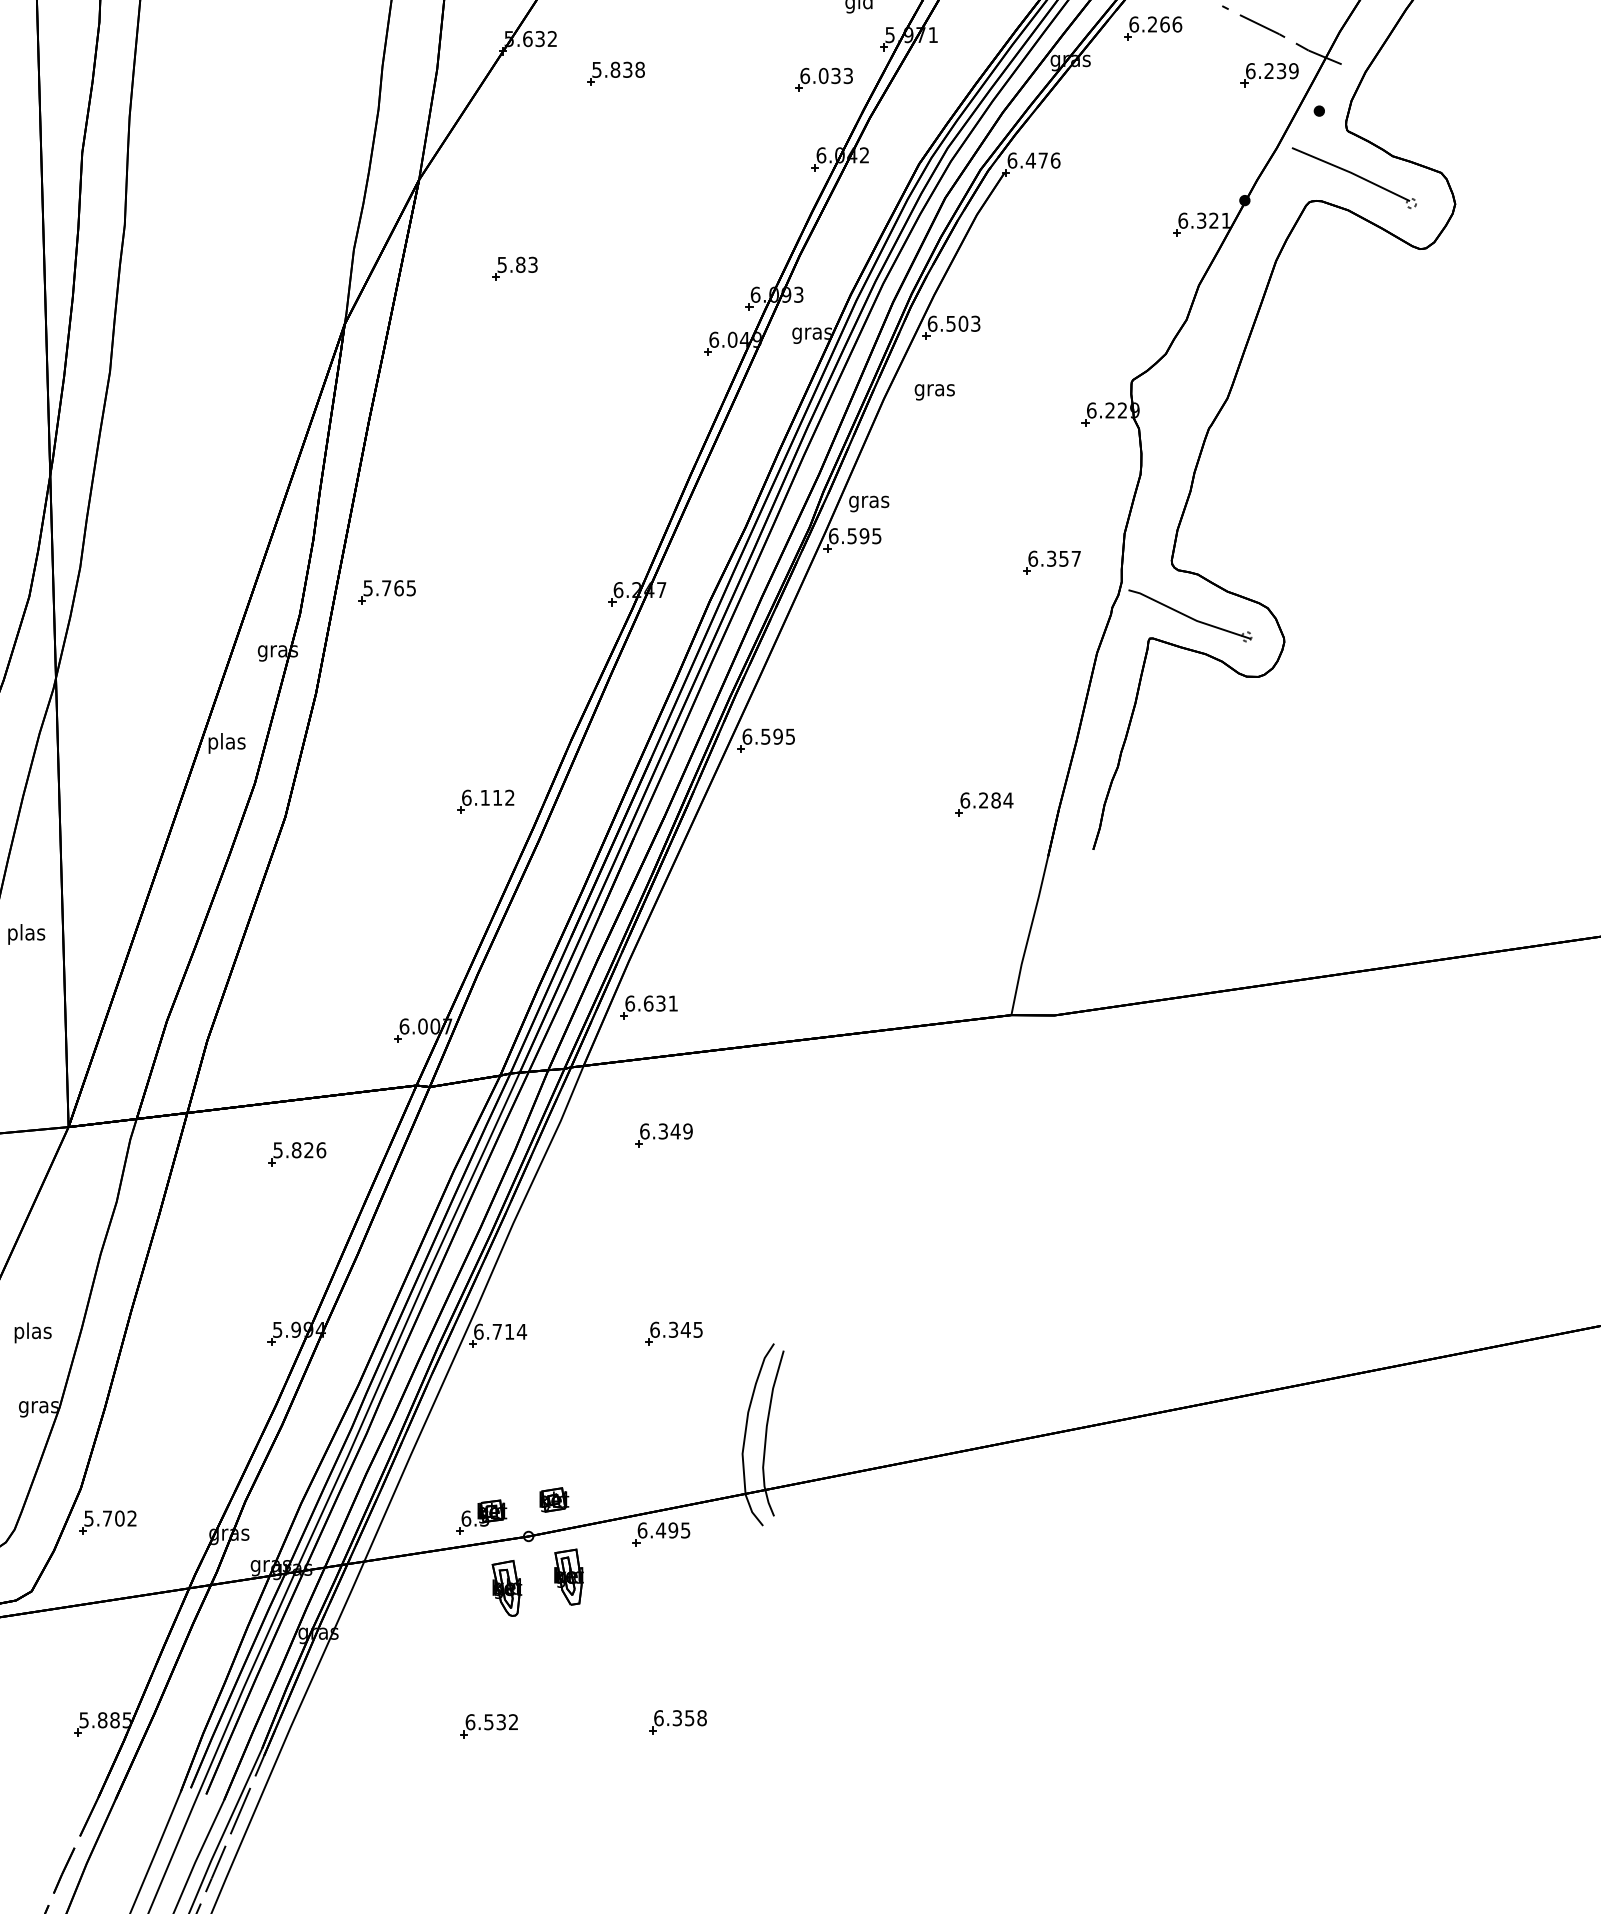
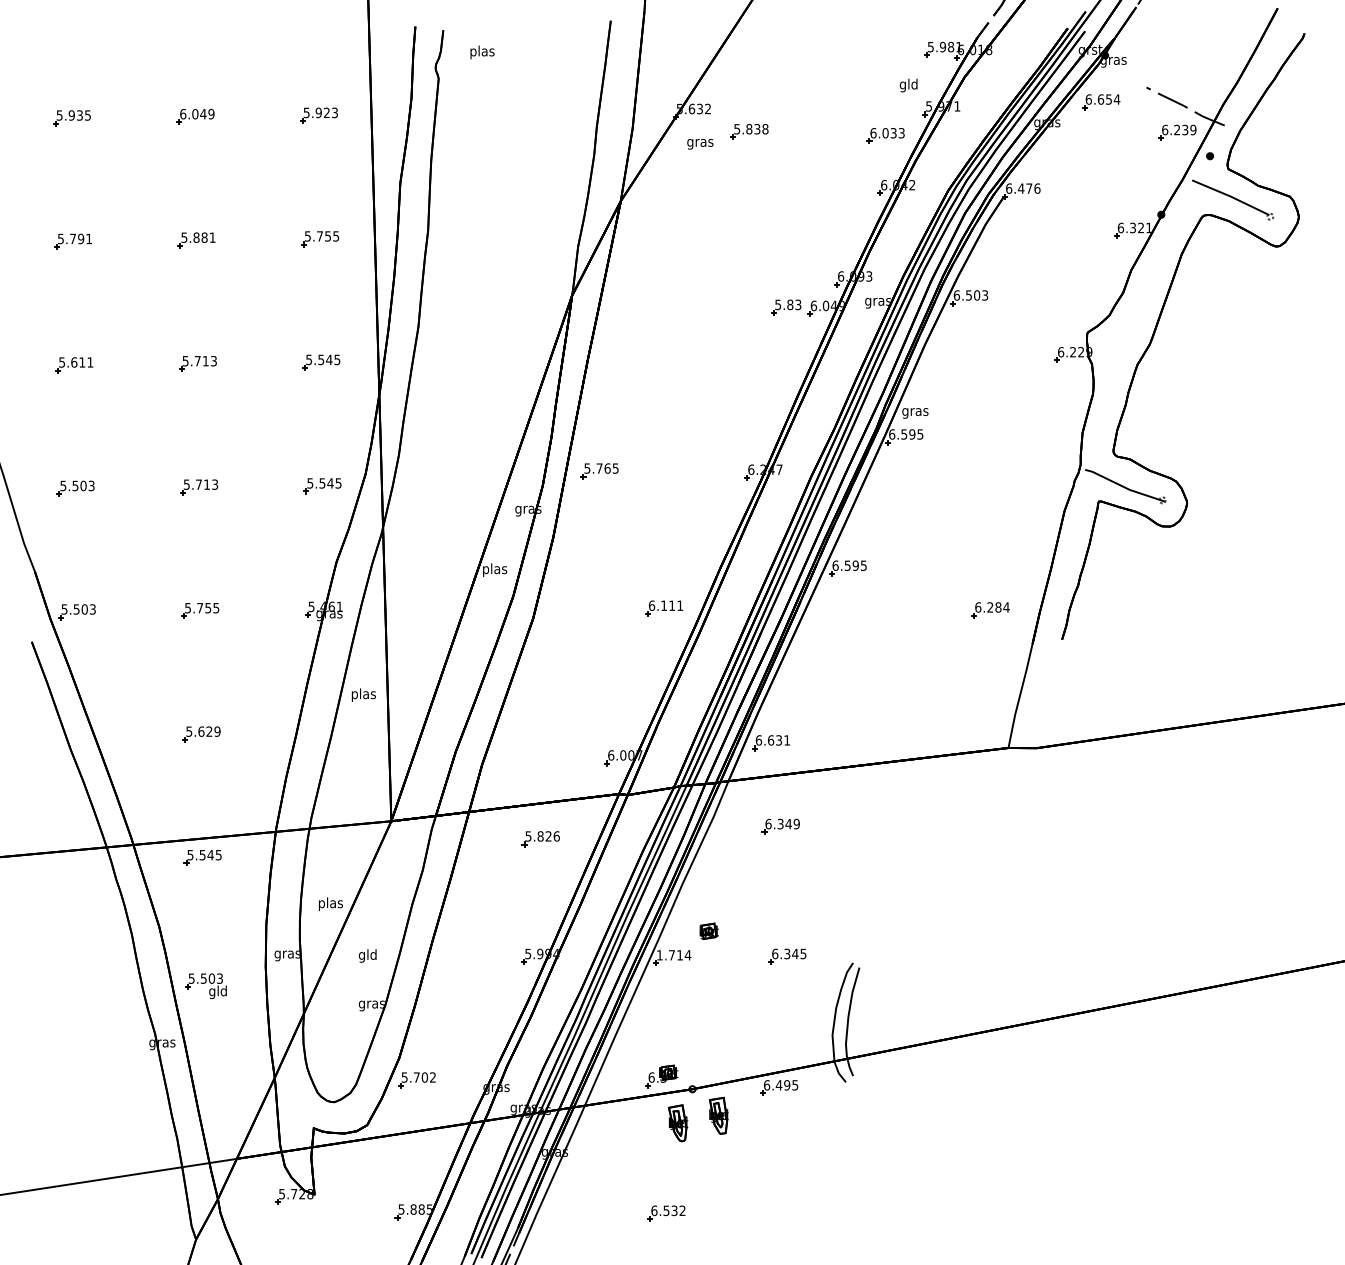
text: (1164, 24) -> (1108, 99), 6.266 -> 6.654
part: (514, 268) -> (786, 307), moved
text: (935, 392) -> (700, 144), moved
part: (1051, 562) -> (1034, 451), removed
text: (508, 797) -> (679, 605), 6.112 -> 6.111
text: (33, 1332) -> (368, 955), plas -> gld
text: (478, 1332) -> (659, 955), 6.714 -> 1.714
part: (553, 1498) -> (708, 930), moved
part: (678, 1721) -> (790, 1210), removed

